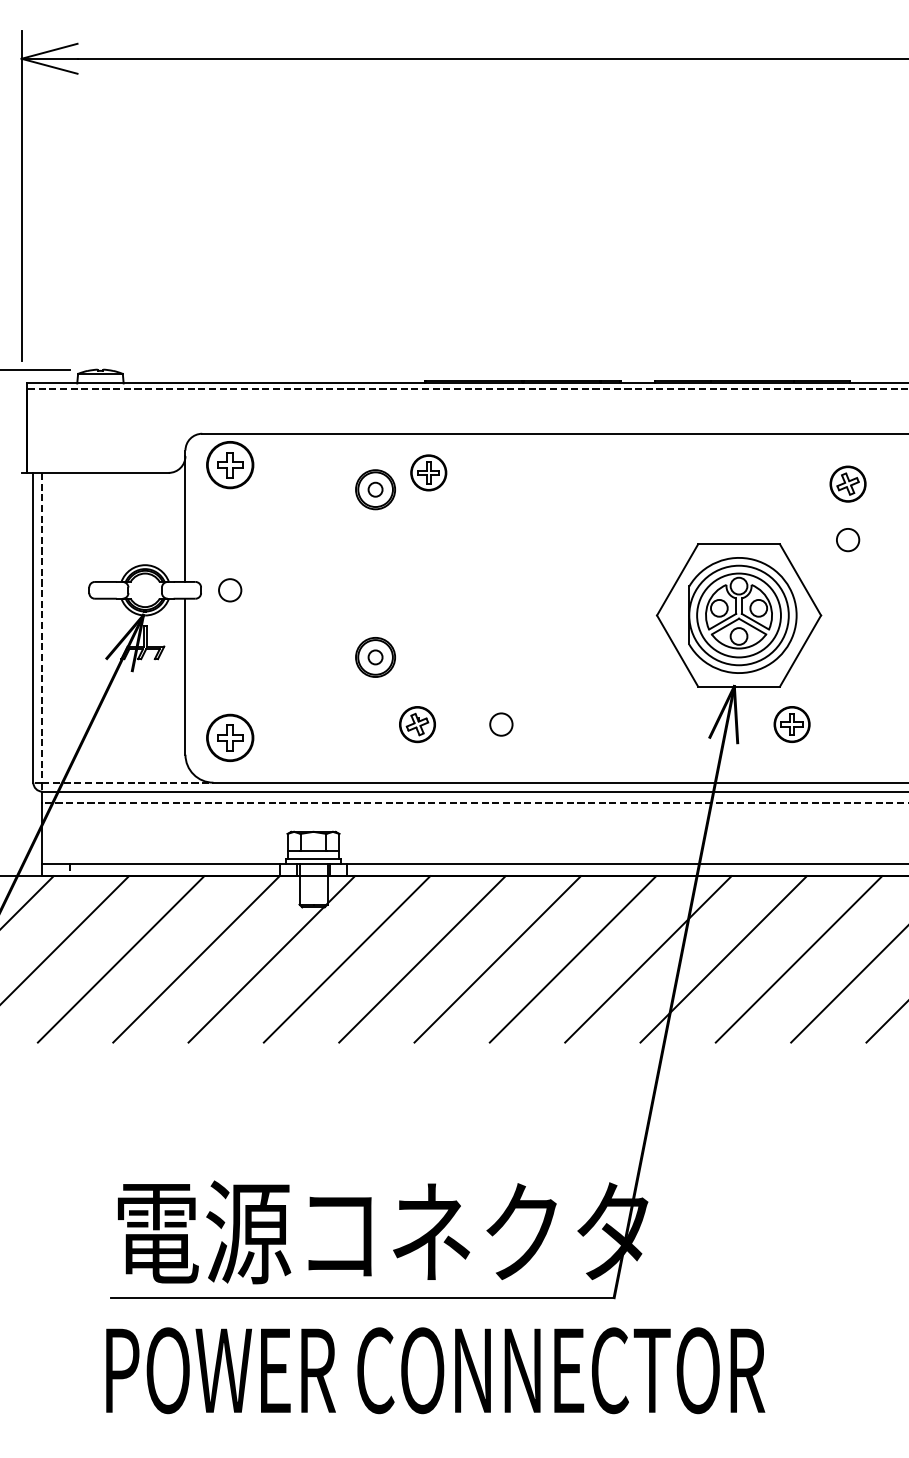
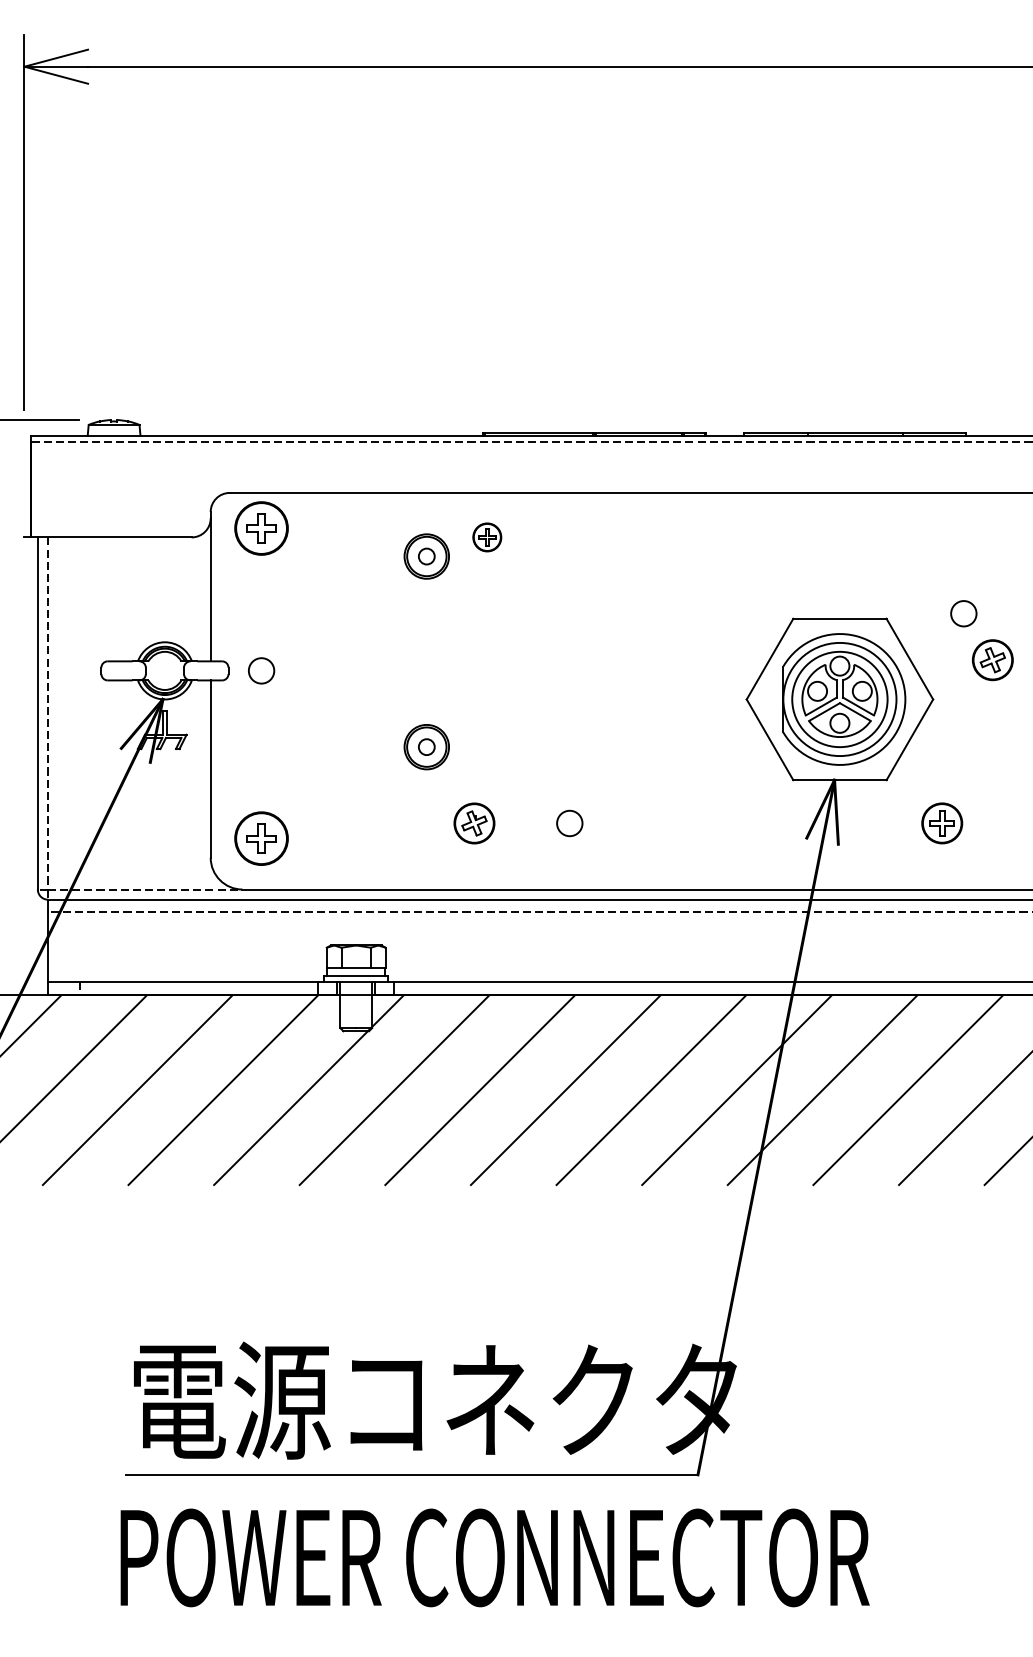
part: (428, 472) -> (487, 537), size x0.7
part: (847, 484) -> (992, 660), moved
part: (792, 724) -> (942, 823), moved

